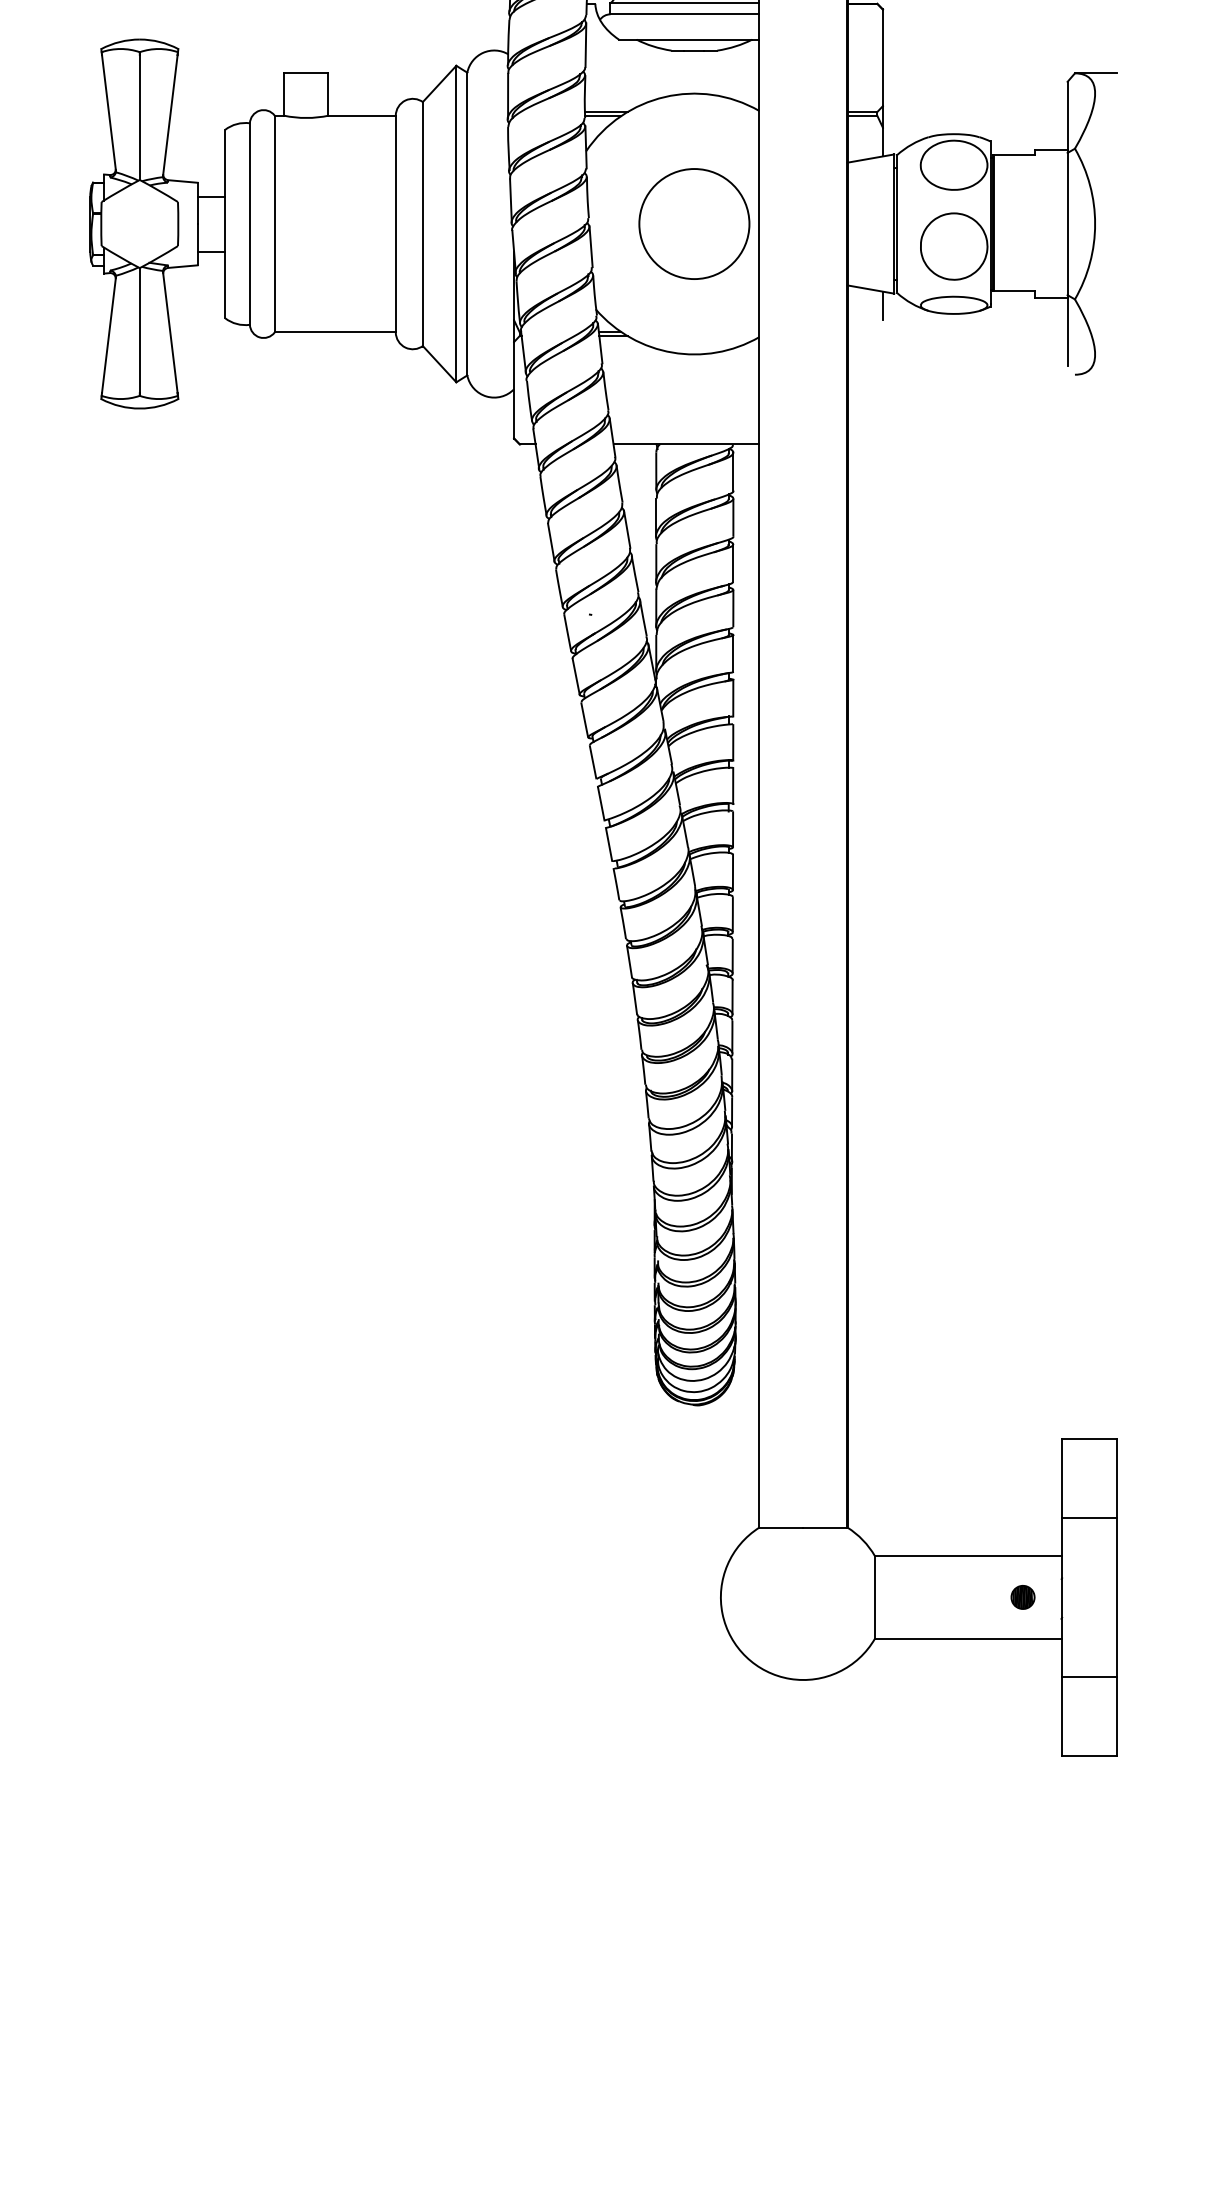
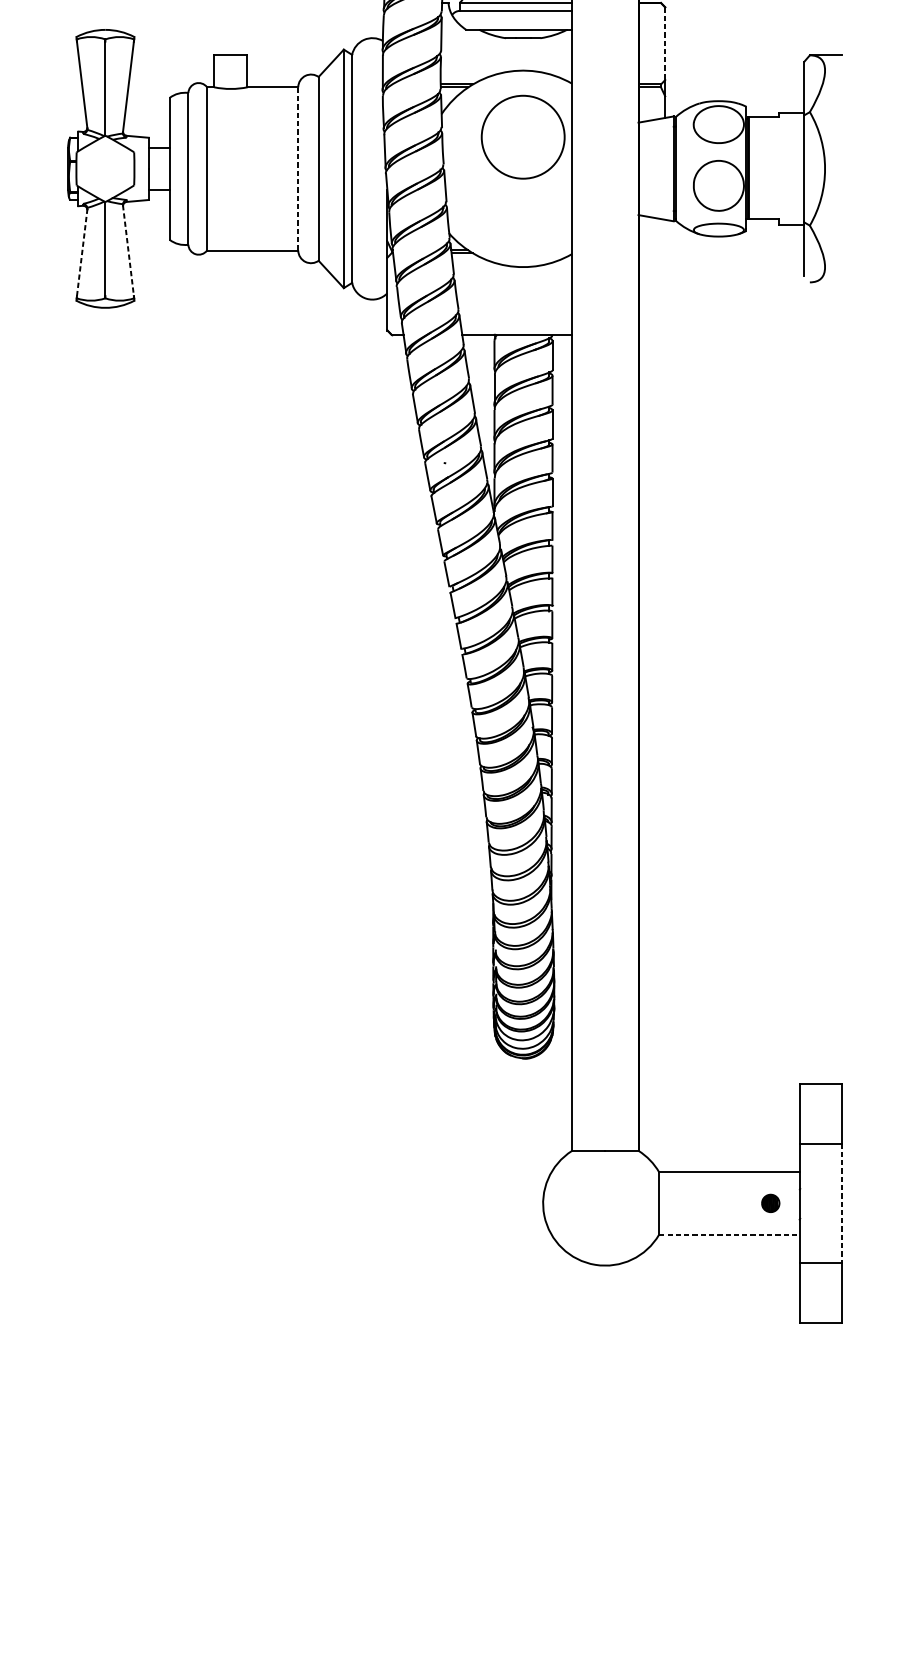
line: (882, 58) -> (664, 44), solid -> dashed
line: (395, 223) -> (298, 168), solid -> dashed
circle: (694, 223) -> (523, 136), moved
line: (882, 305) -> (664, 230), removed
line: (170, 332) -> (128, 250), solid -> dashed
line: (109, 334) -> (82, 252), solid -> dashed
line: (1117, 1597) -> (841, 1203), solid -> dashed
line: (968, 1638) -> (729, 1234), solid -> dashed

